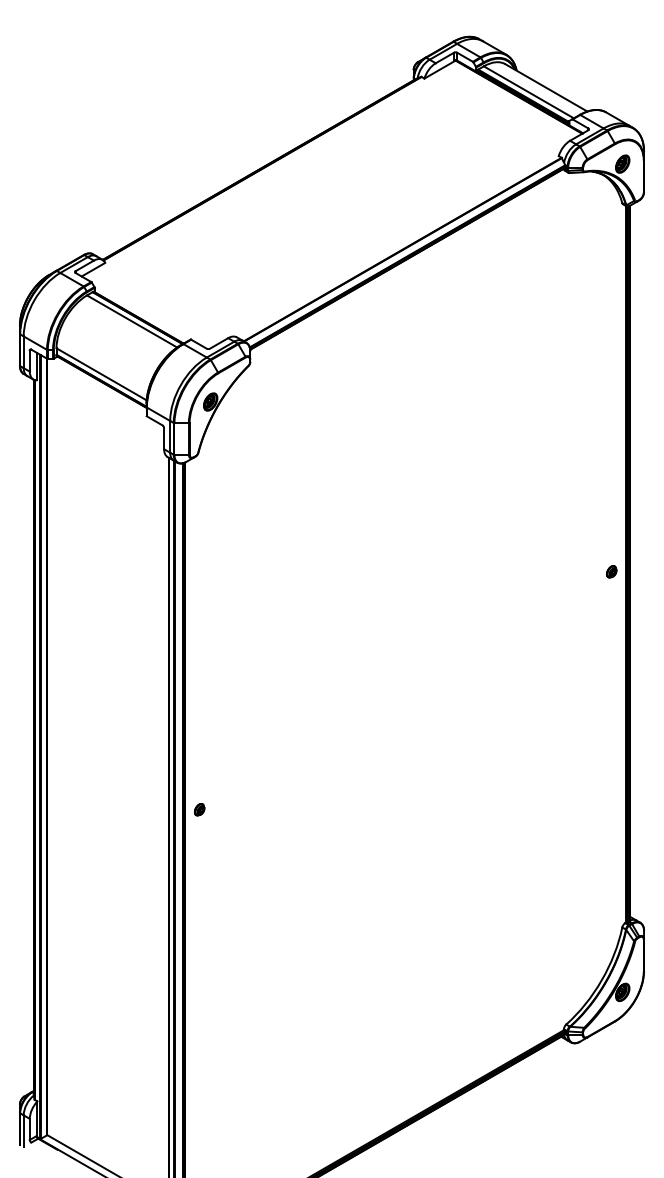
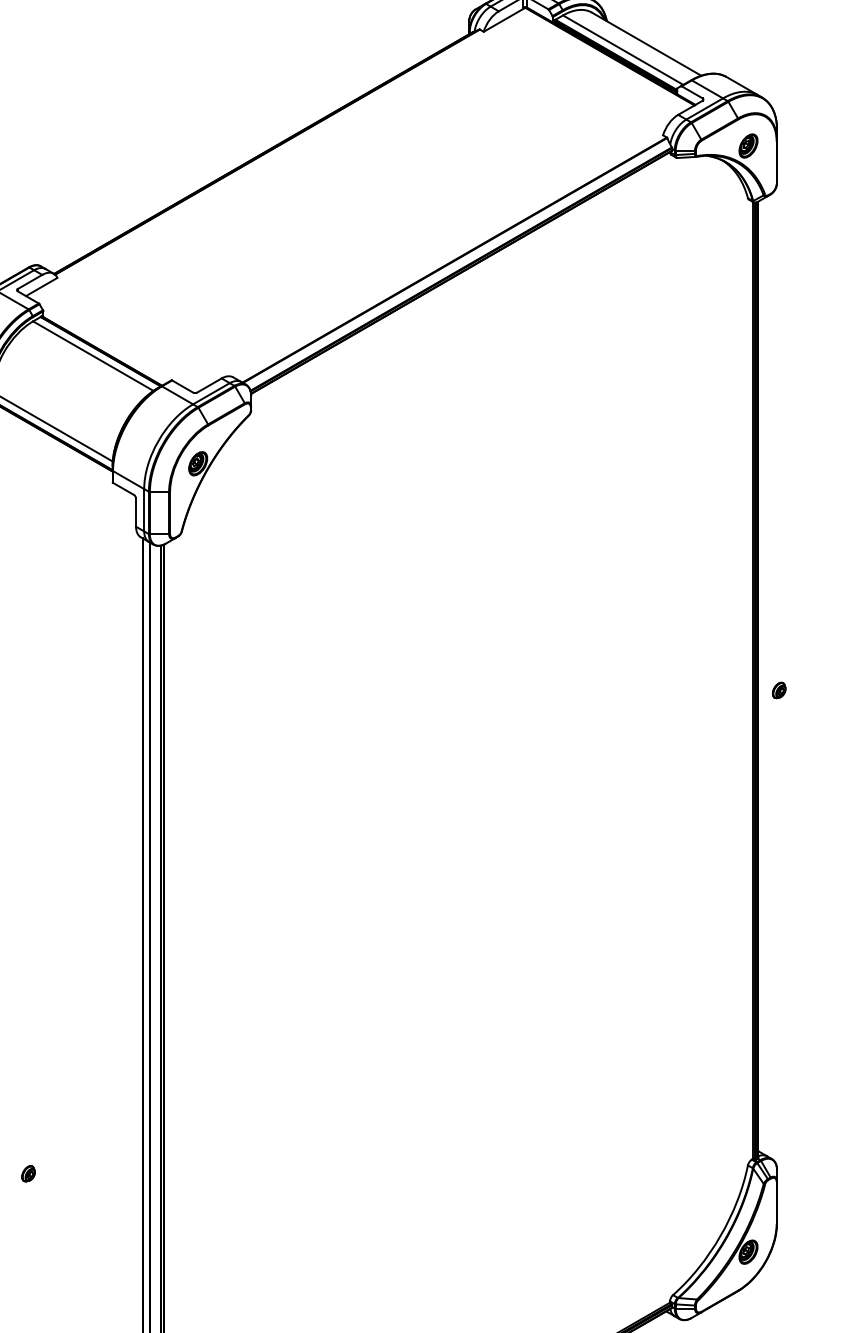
part: (611, 571) -> (778, 690), moved
part: (199, 809) -> (28, 1173), moved

